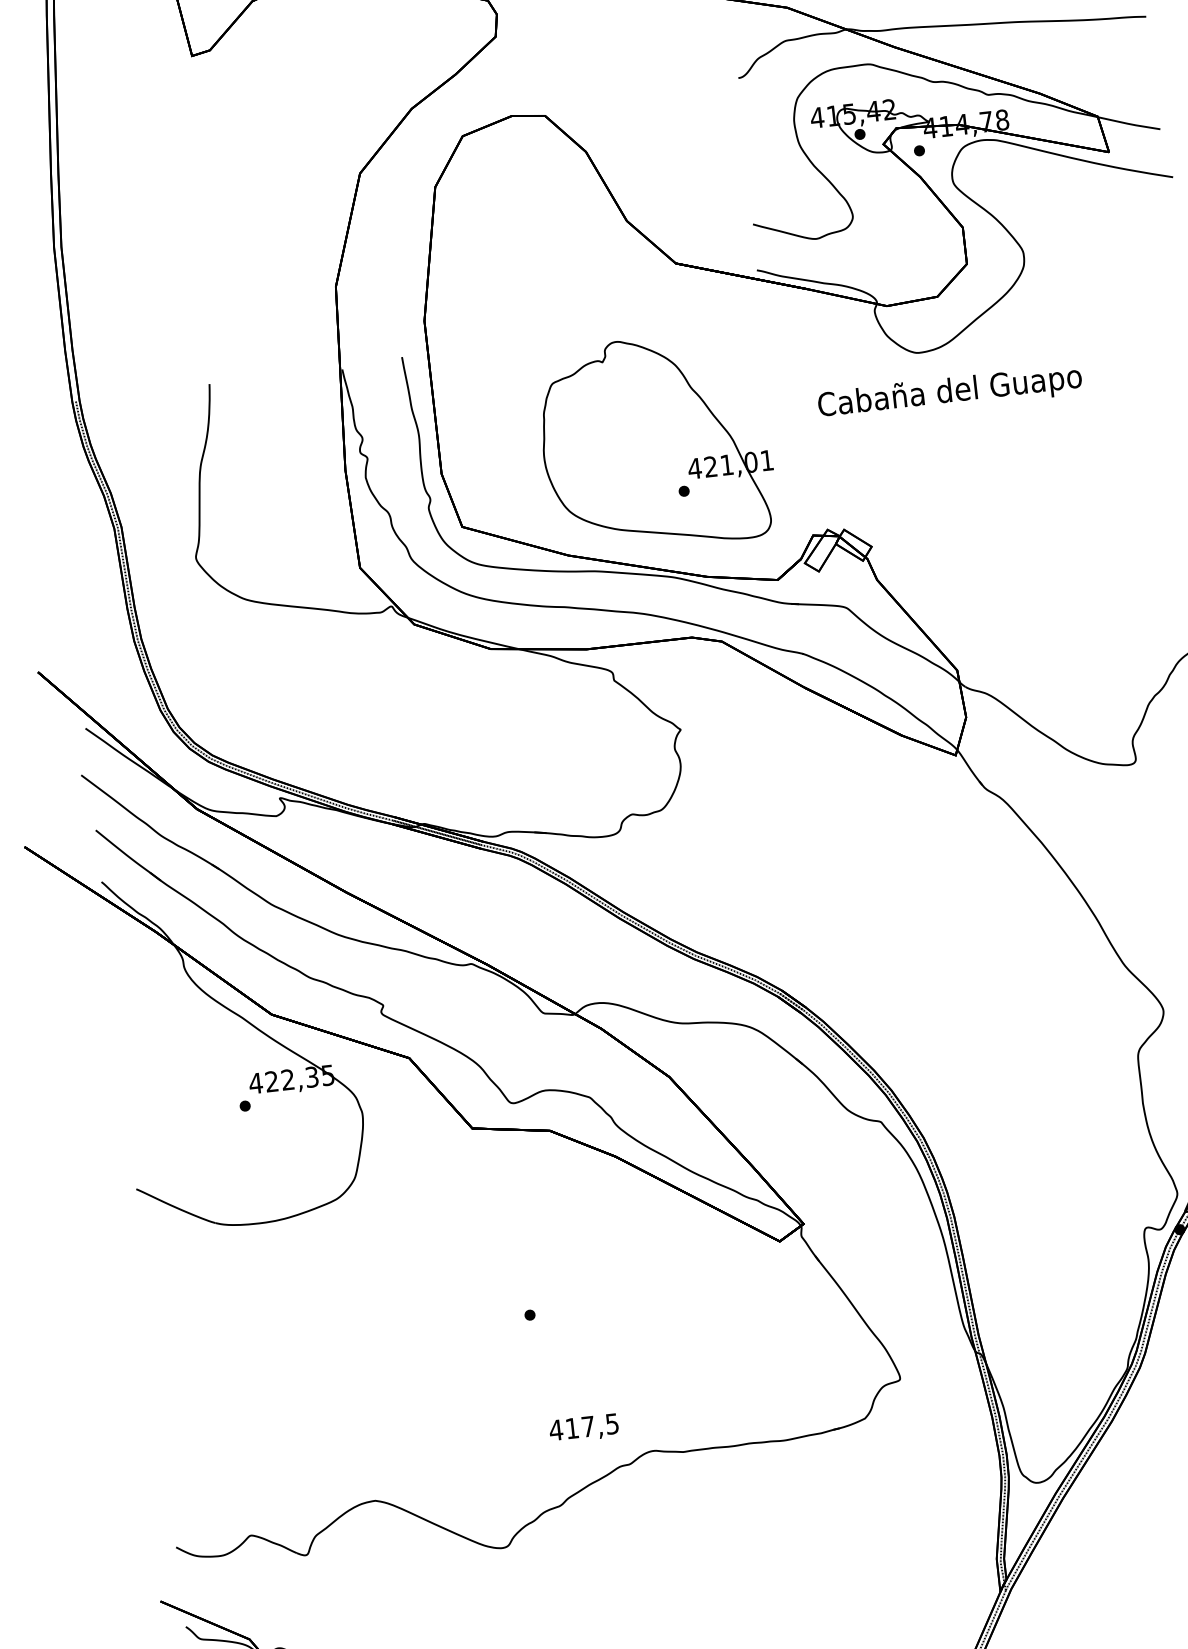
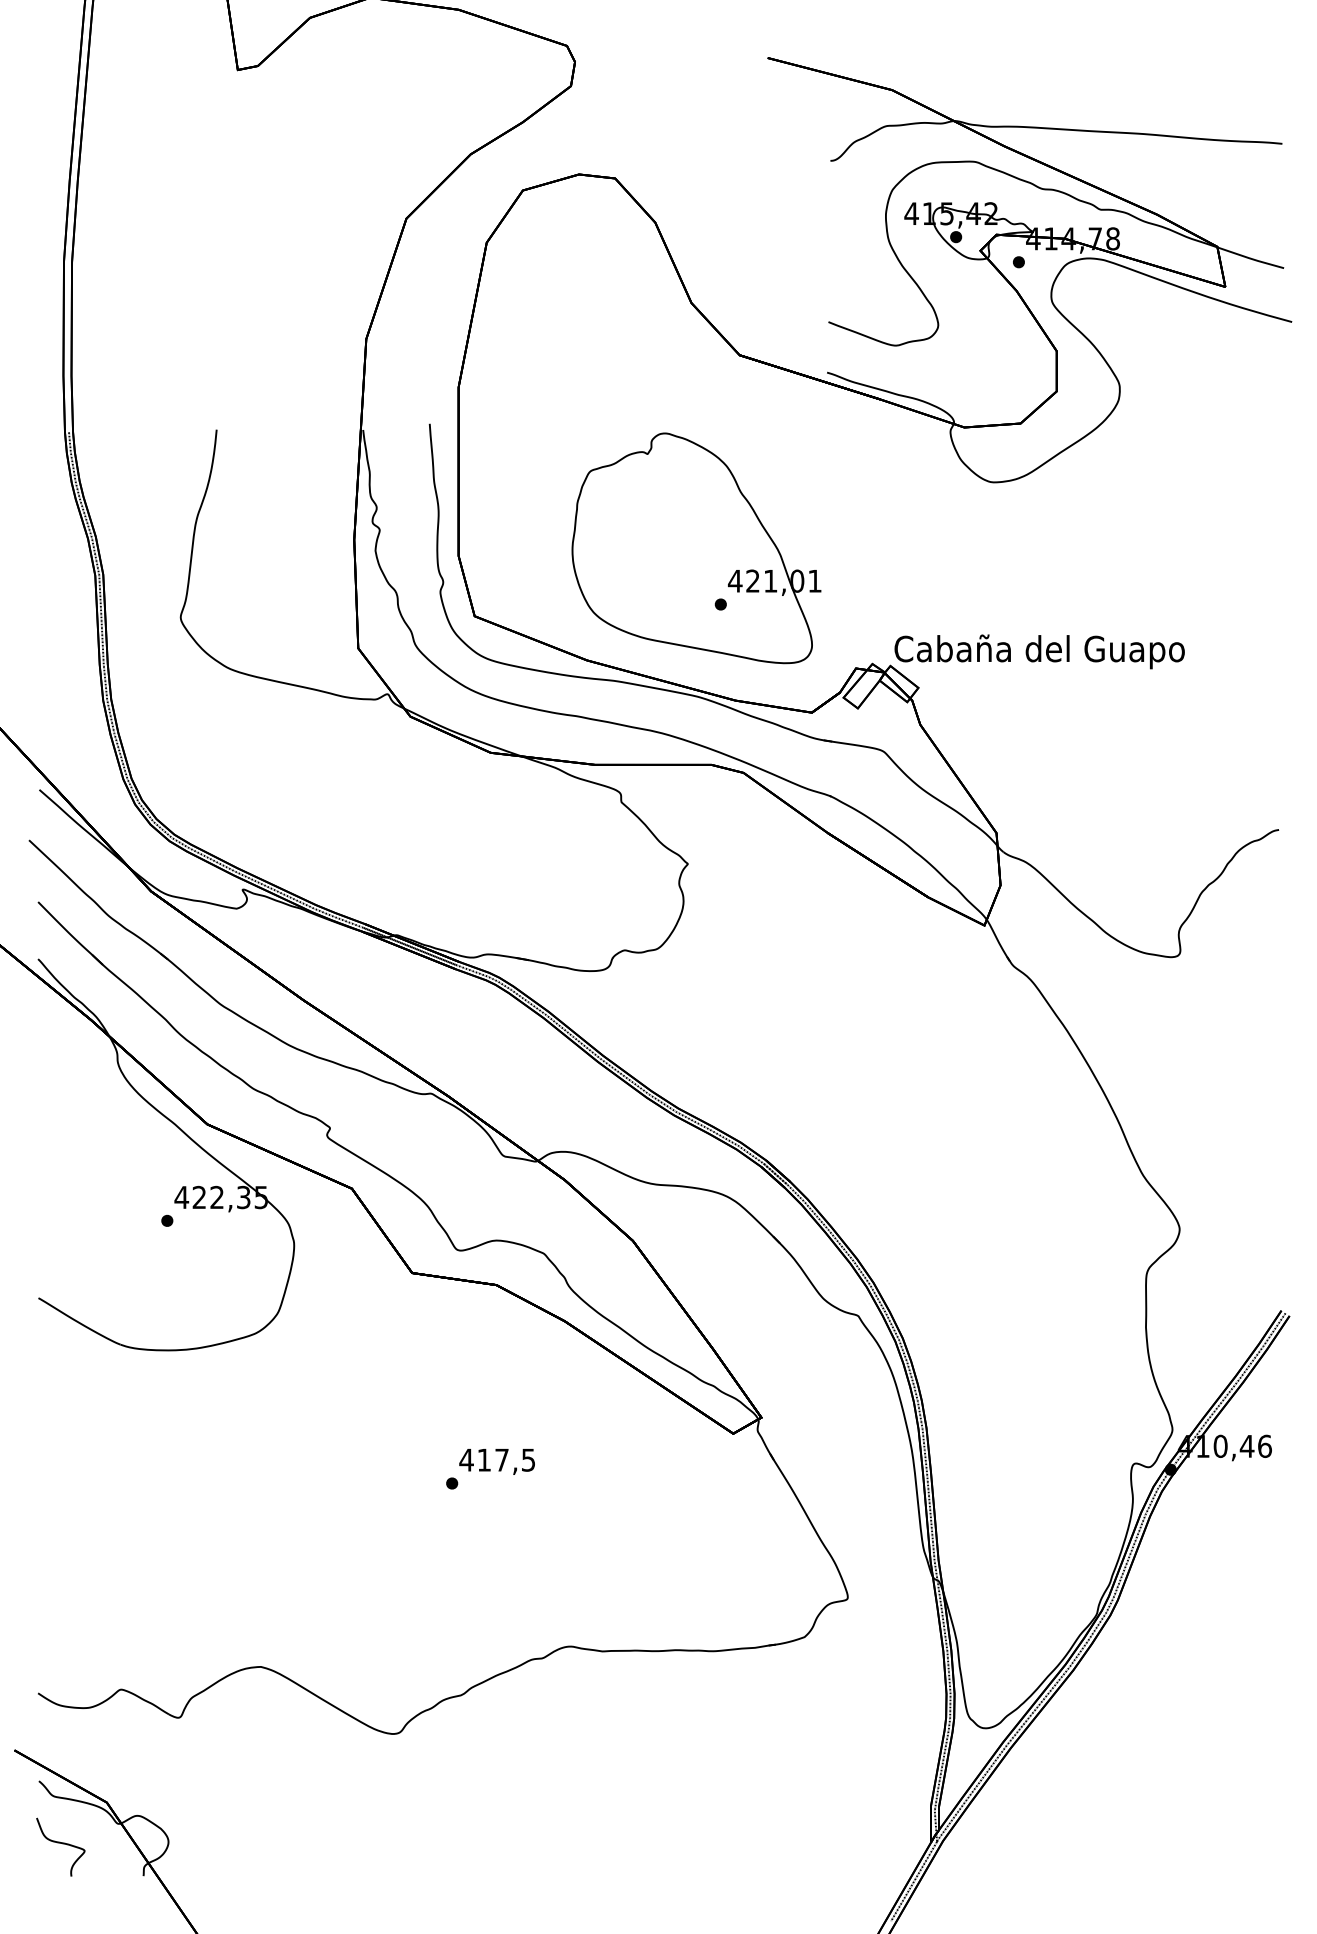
text: (949, 392) -> (1039, 651), moved
text: (583, 1428) -> (496, 1461), moved

